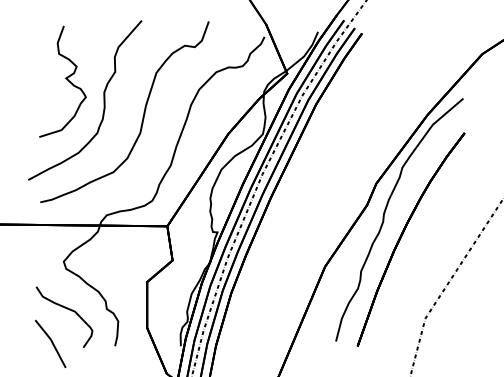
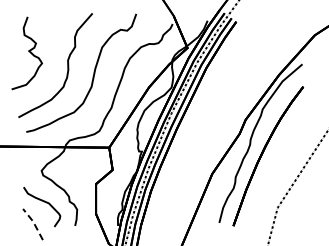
curve: (65, 78) -> (28, 51), moved
line: (51, 342) -> (33, 223), solid -> dashed

